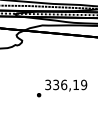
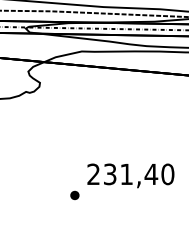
text: (66, 84) -> (131, 173), 336,19 -> 231,40

